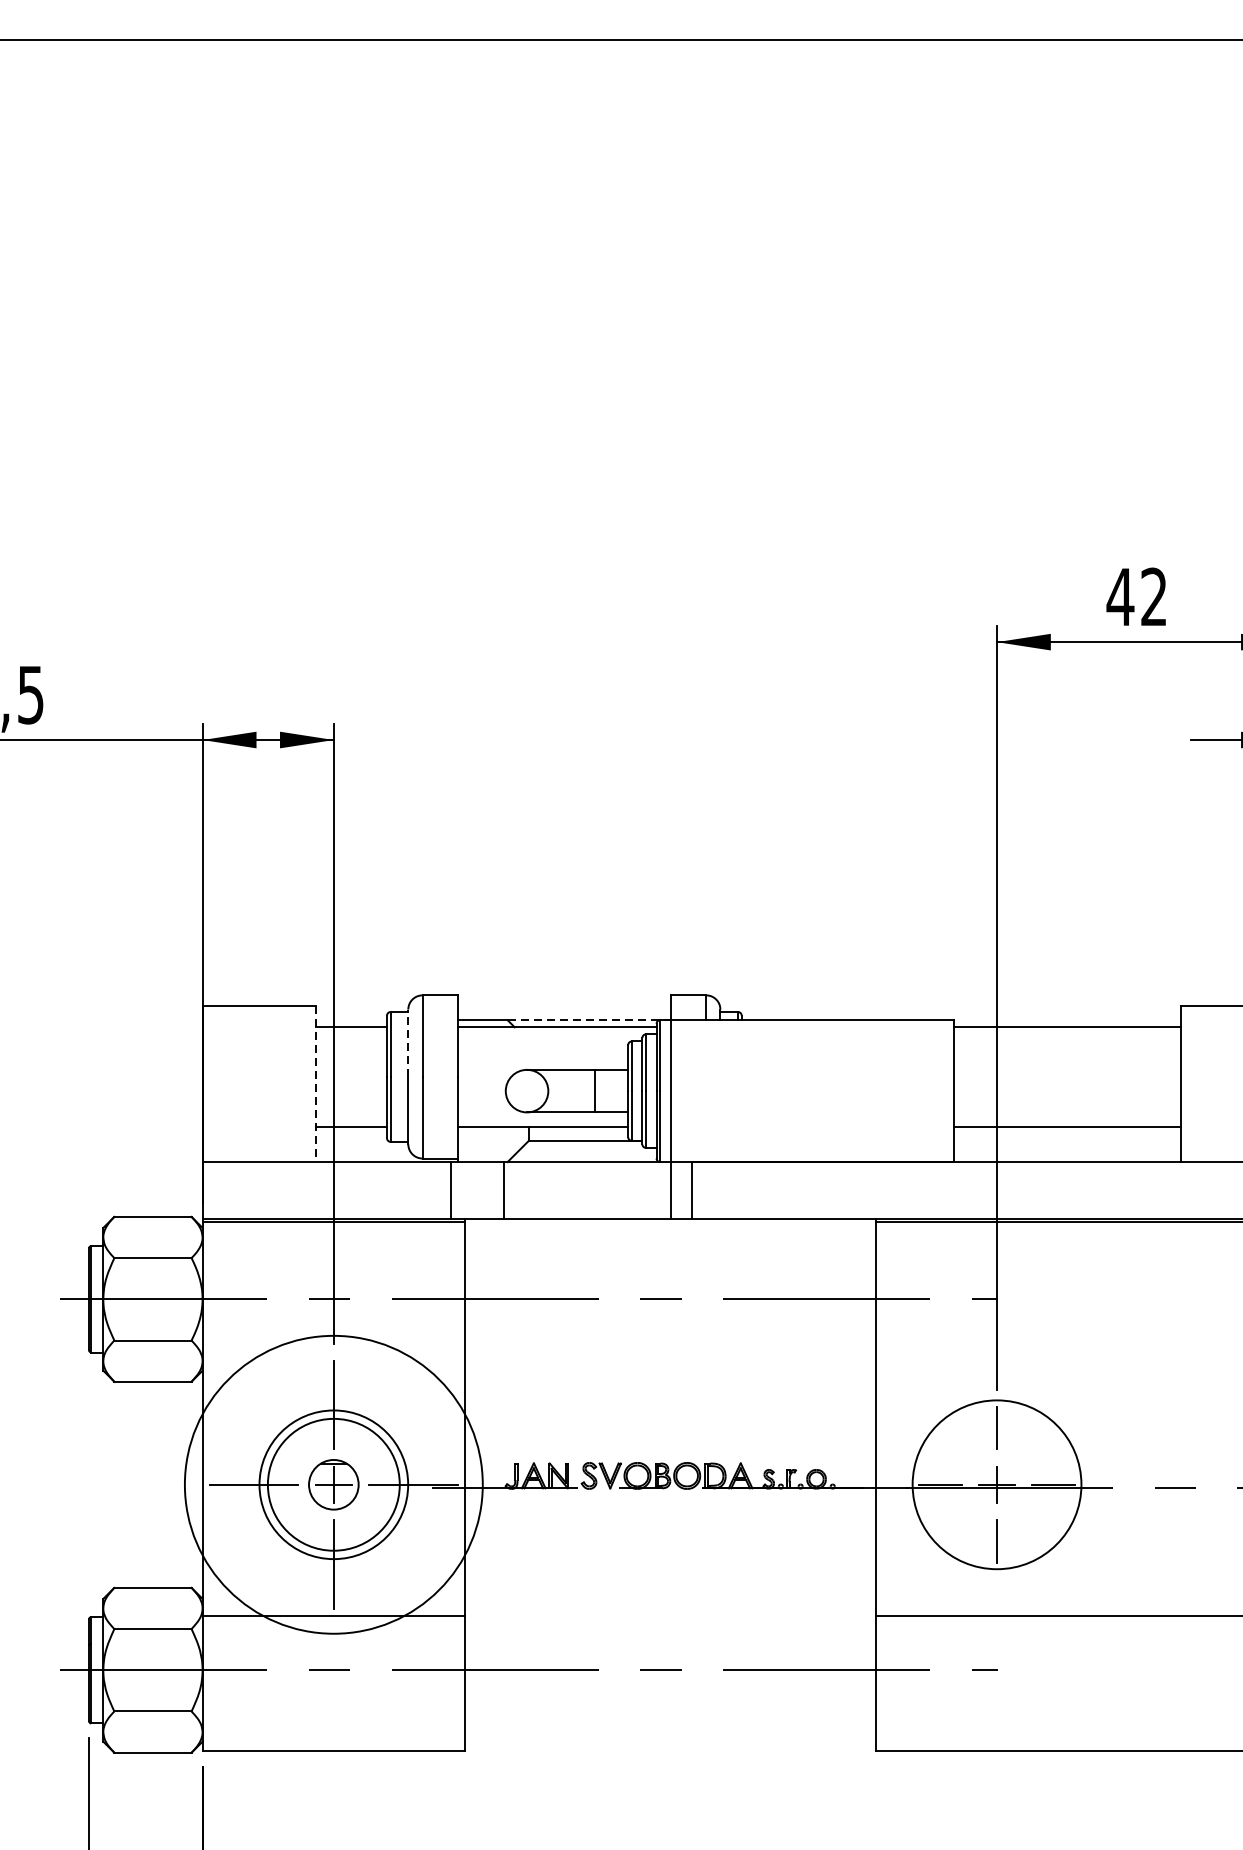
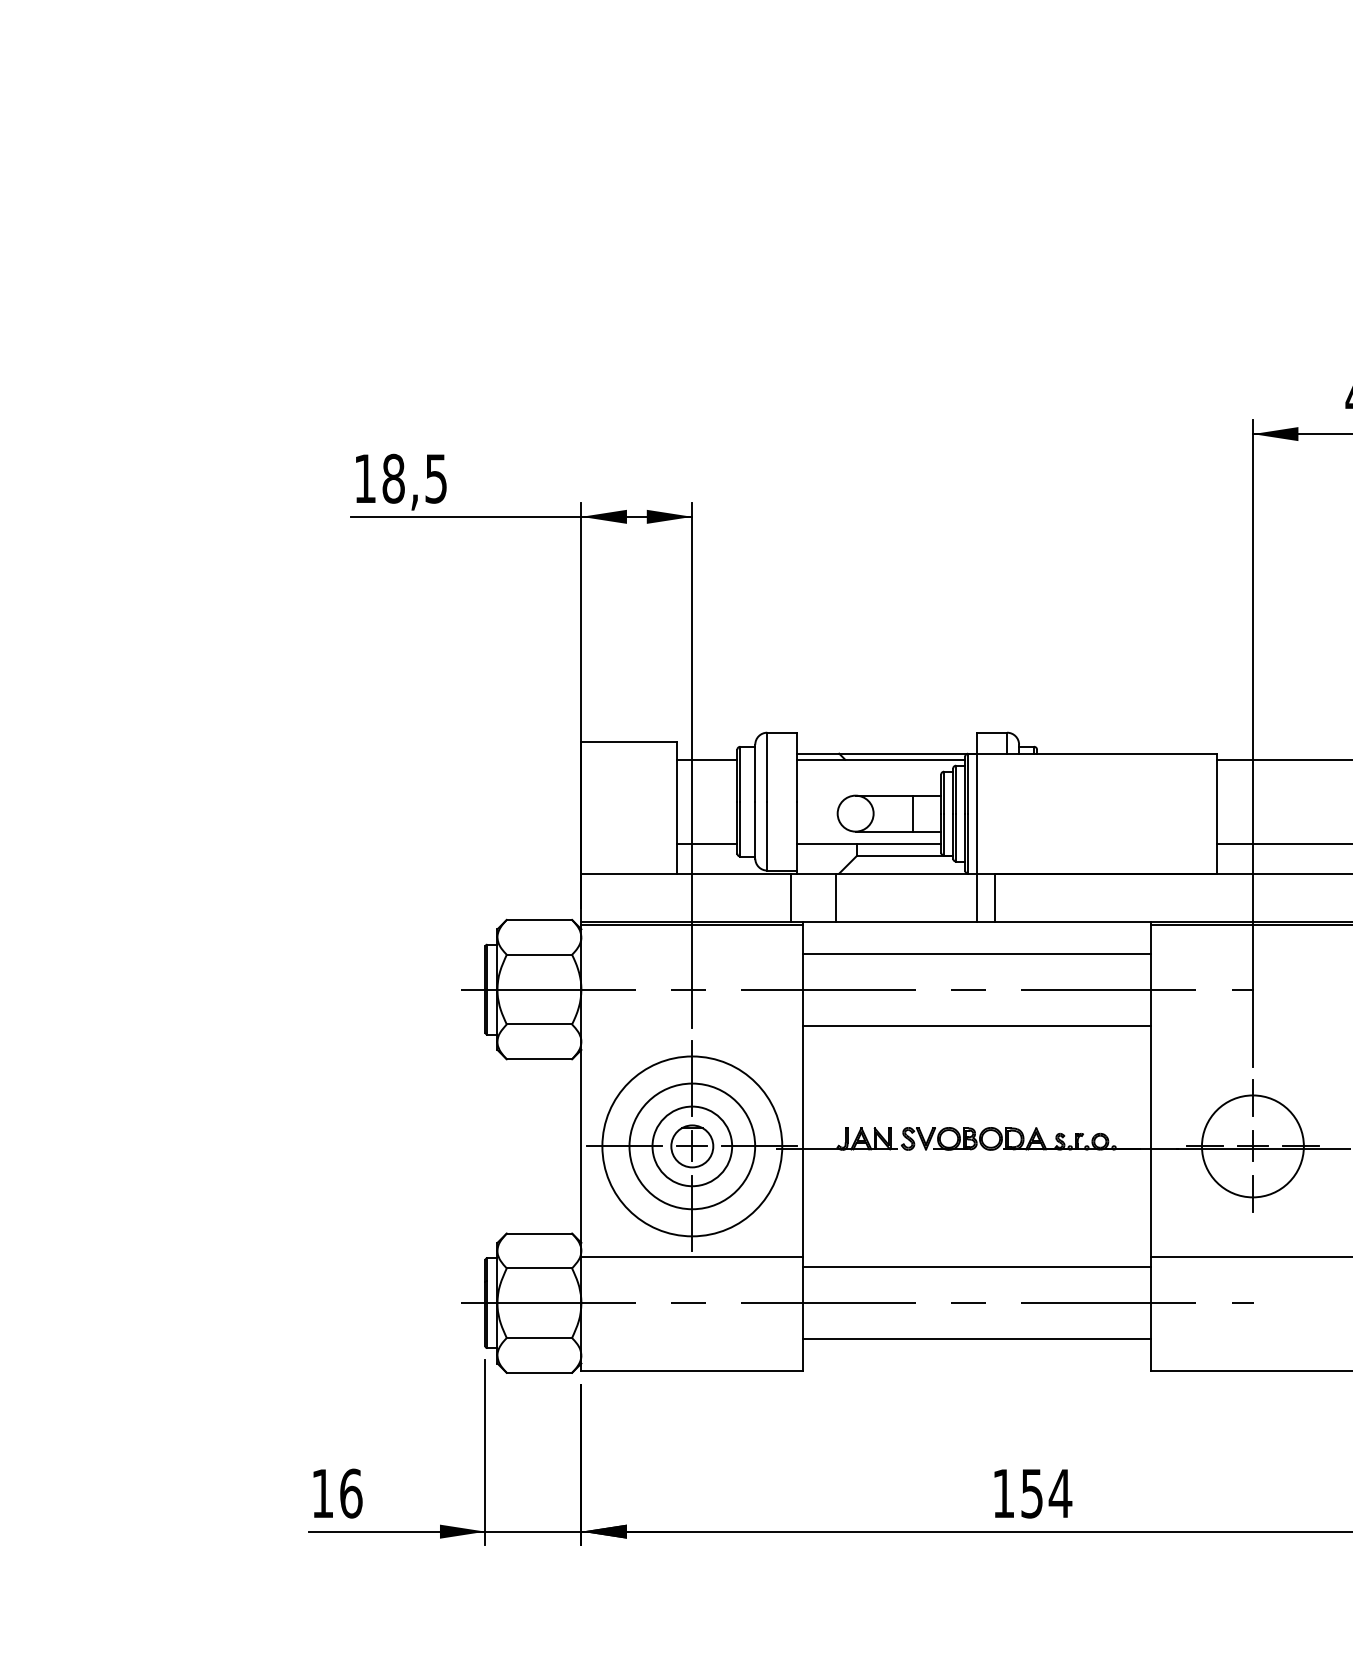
line: (589, 1019) -> (908, 753), dashed -> solid
line: (408, 1042) -> (755, 772), dashed -> solid
line: (316, 1083) -> (677, 807), dashed -> solid
line: (671, 1256) -> (977, 953), added
line: (671, 1341) -> (977, 1025), added
circle: (334, 1484) -> (692, 1146), size x0.71
circle: (334, 1484) -> (692, 1146), size x0.71
circle: (996, 1484) -> (1252, 1146), size x0.71
line: (671, 1628) -> (977, 1267), added
line: (671, 1713) -> (977, 1339), added

